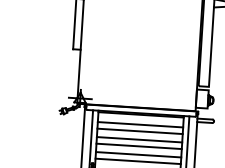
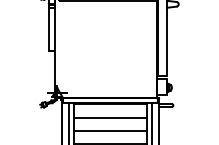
line: (140, 124) -> (110, 112), removed
line: (139, 139) -> (110, 125), removed
line: (138, 155) -> (110, 138), removed

